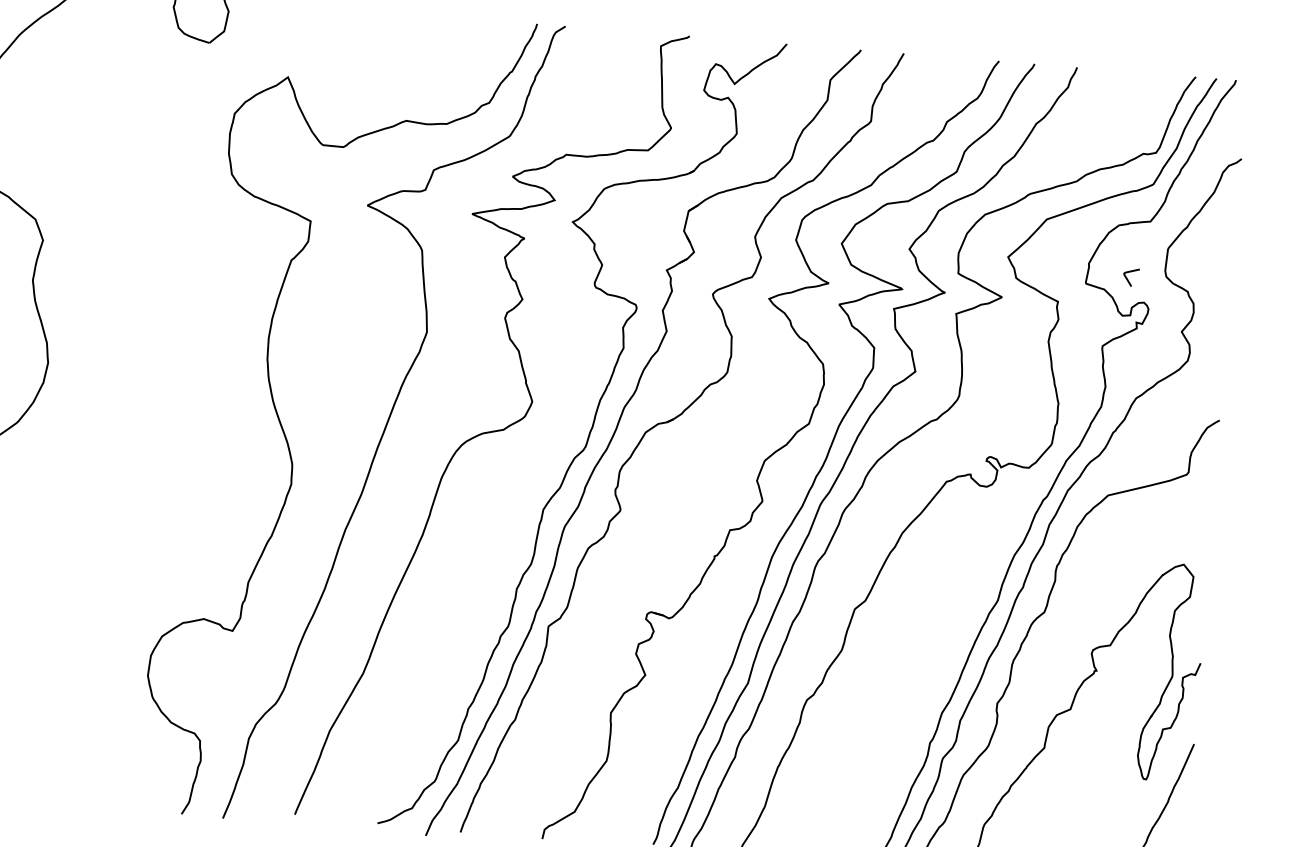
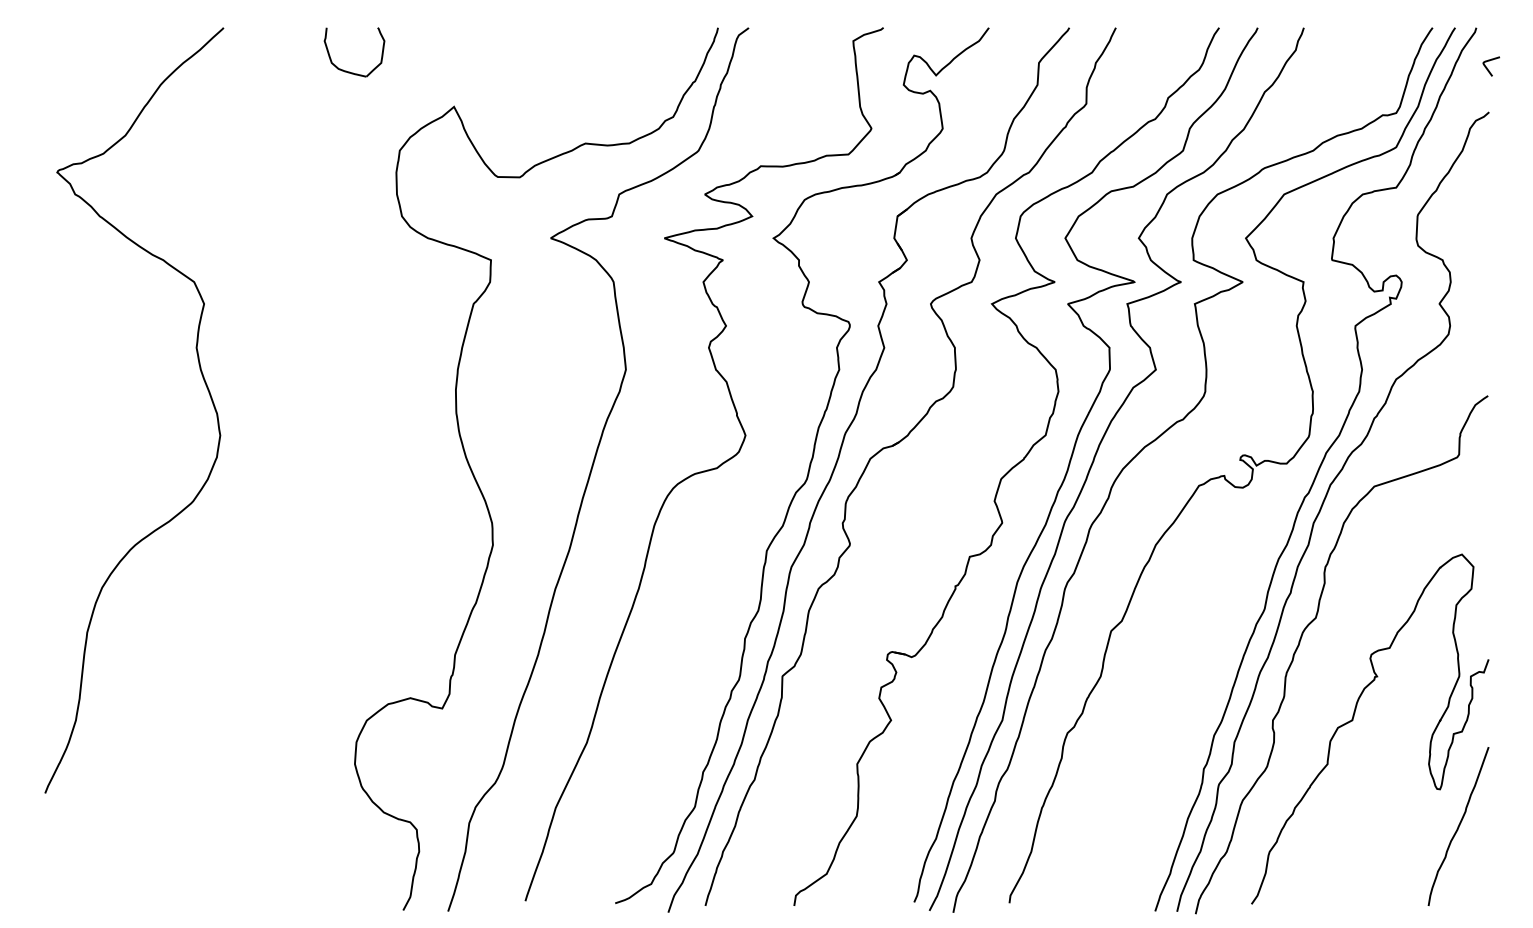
curve: (1127, 278) -> (1487, 67), moved

